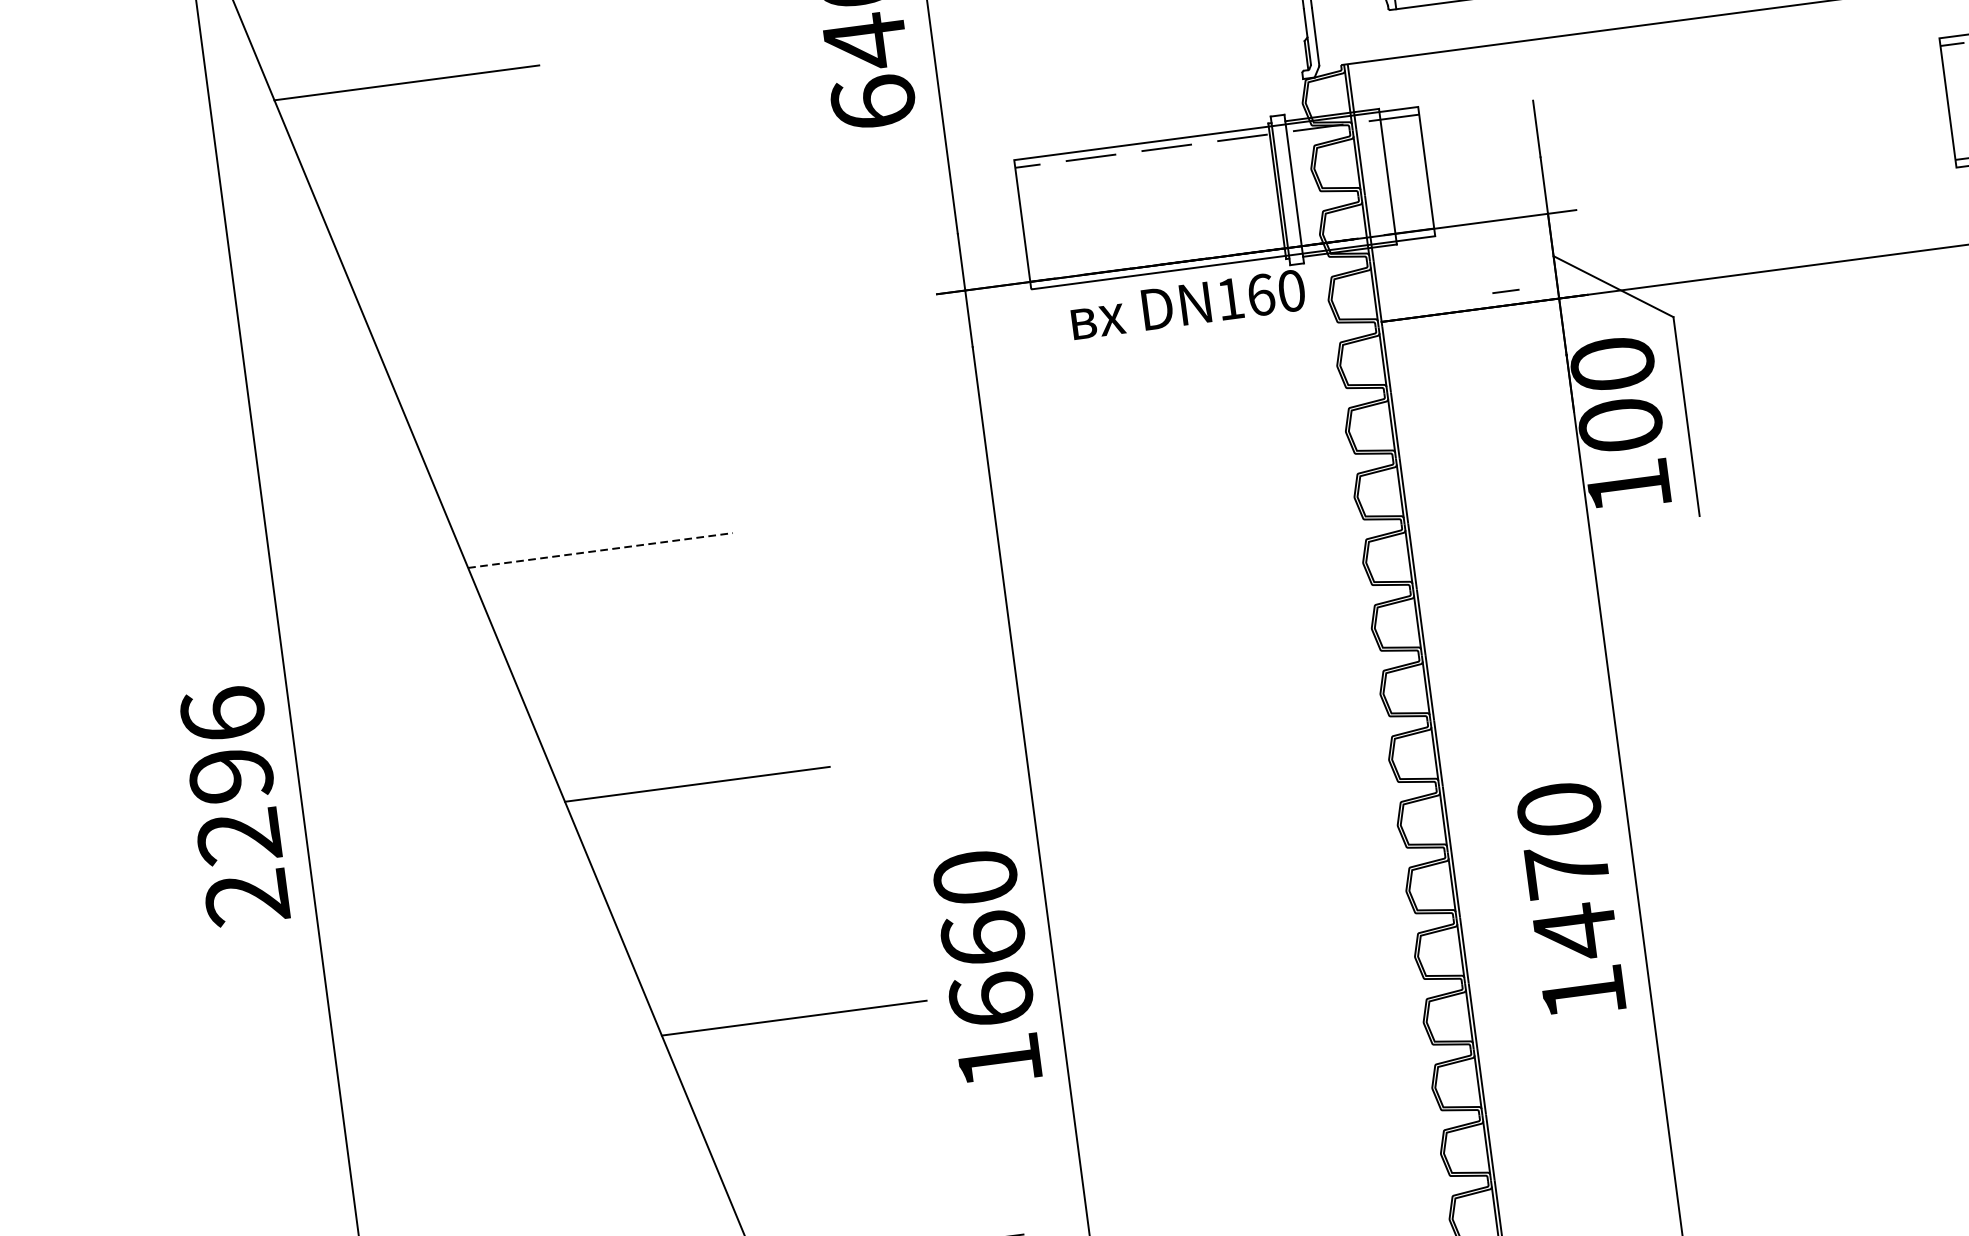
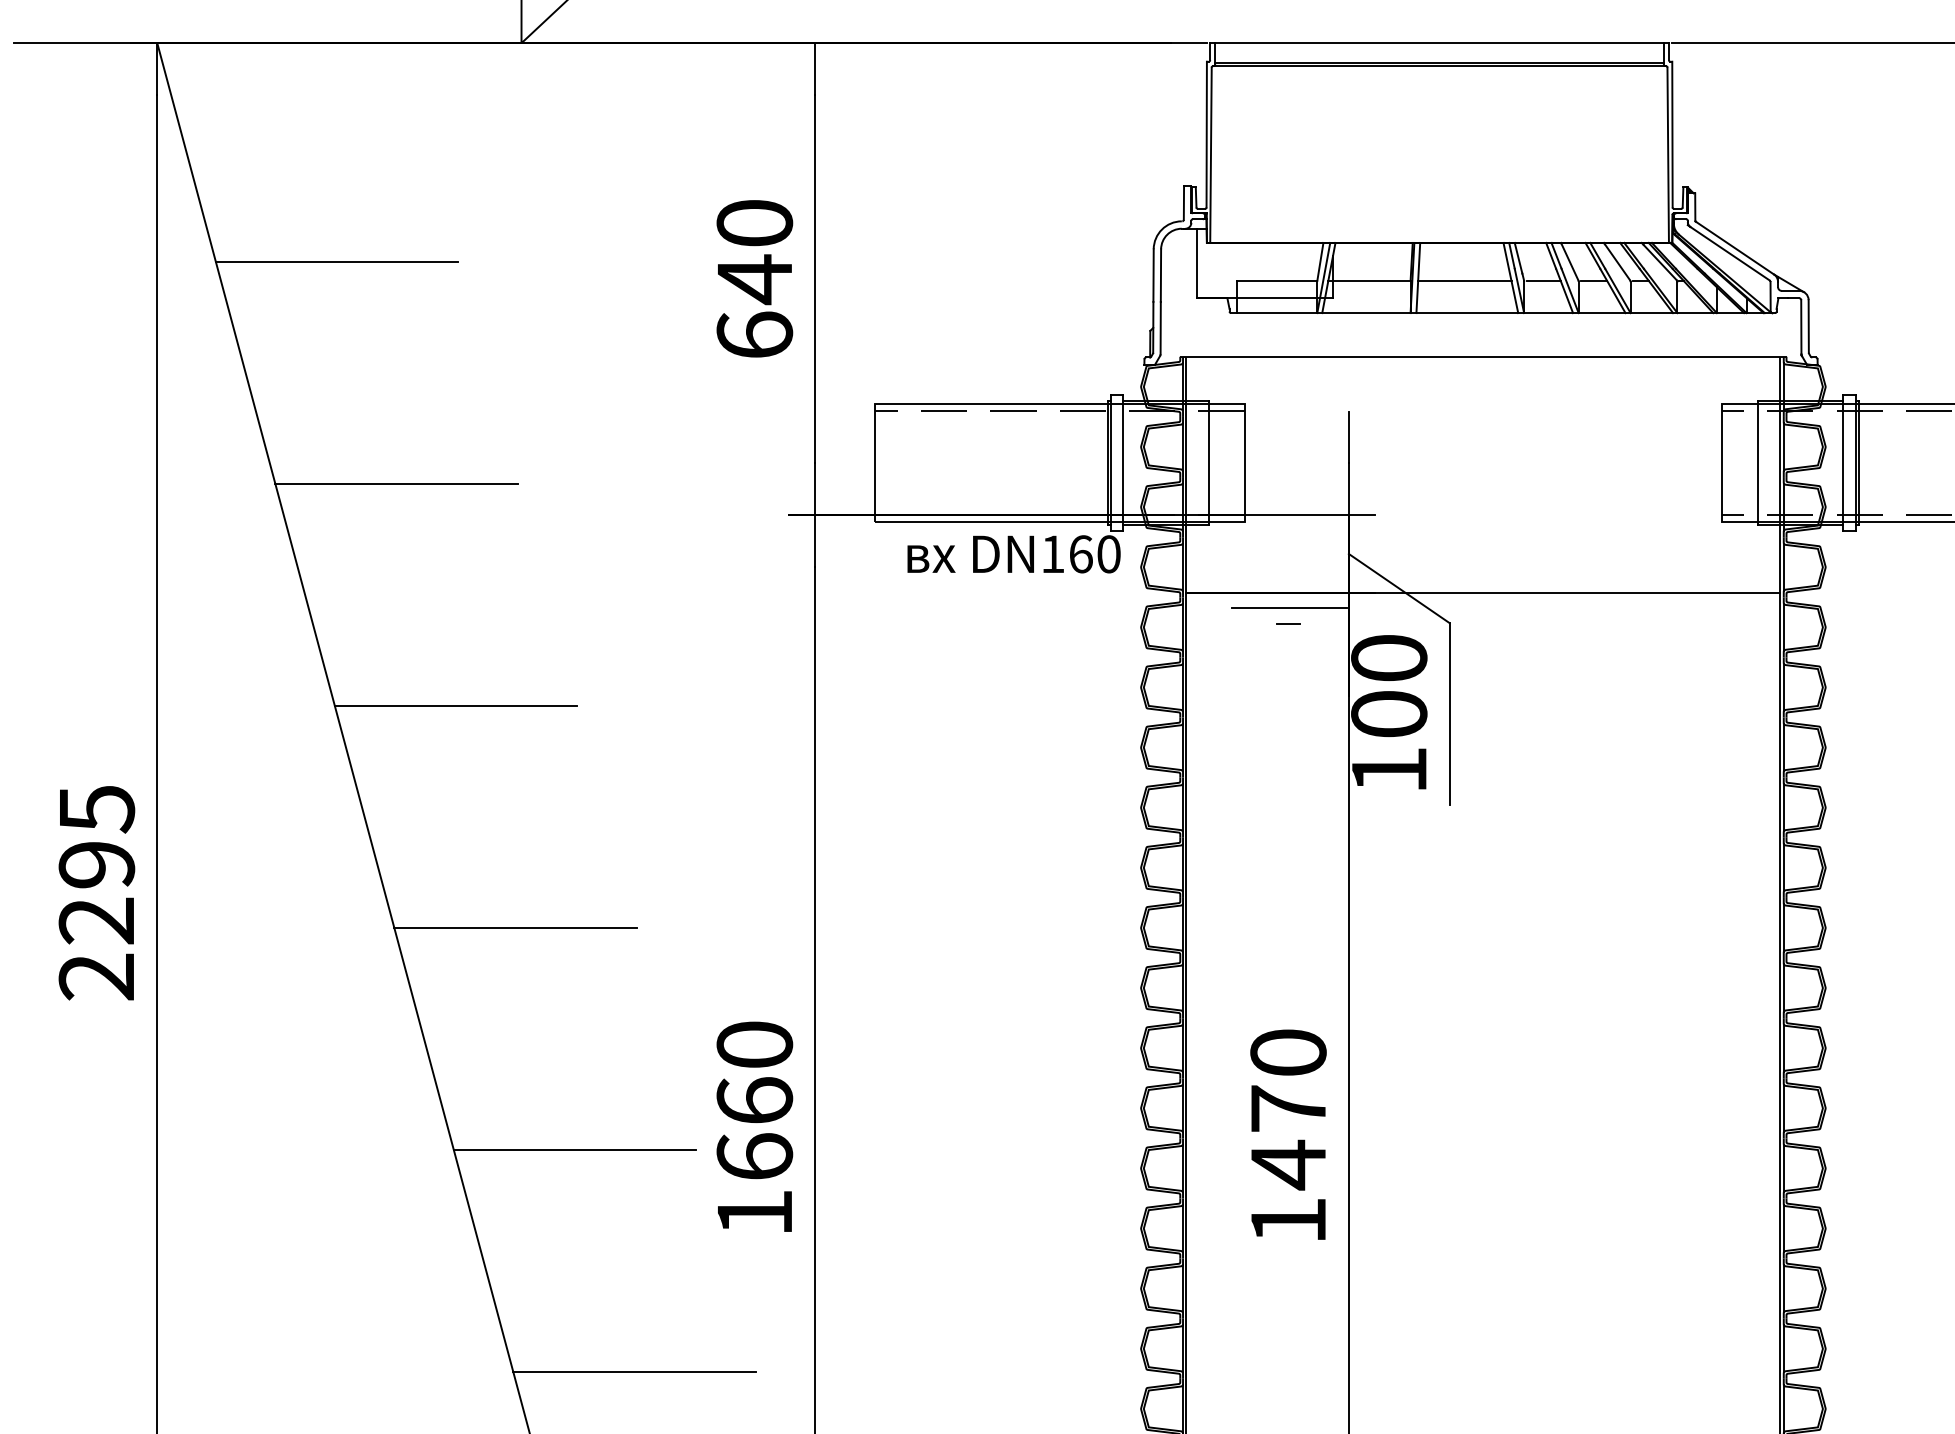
line: (1505, 290) -> (1288, 623), moved
line: (503, 317) -> (396, 484), added
line: (1496, 324) -> (1289, 608), added
line: (601, 550) -> (456, 706), dashed -> solid
text: (222, 715) -> (96, 809), 2296 -> 2295

